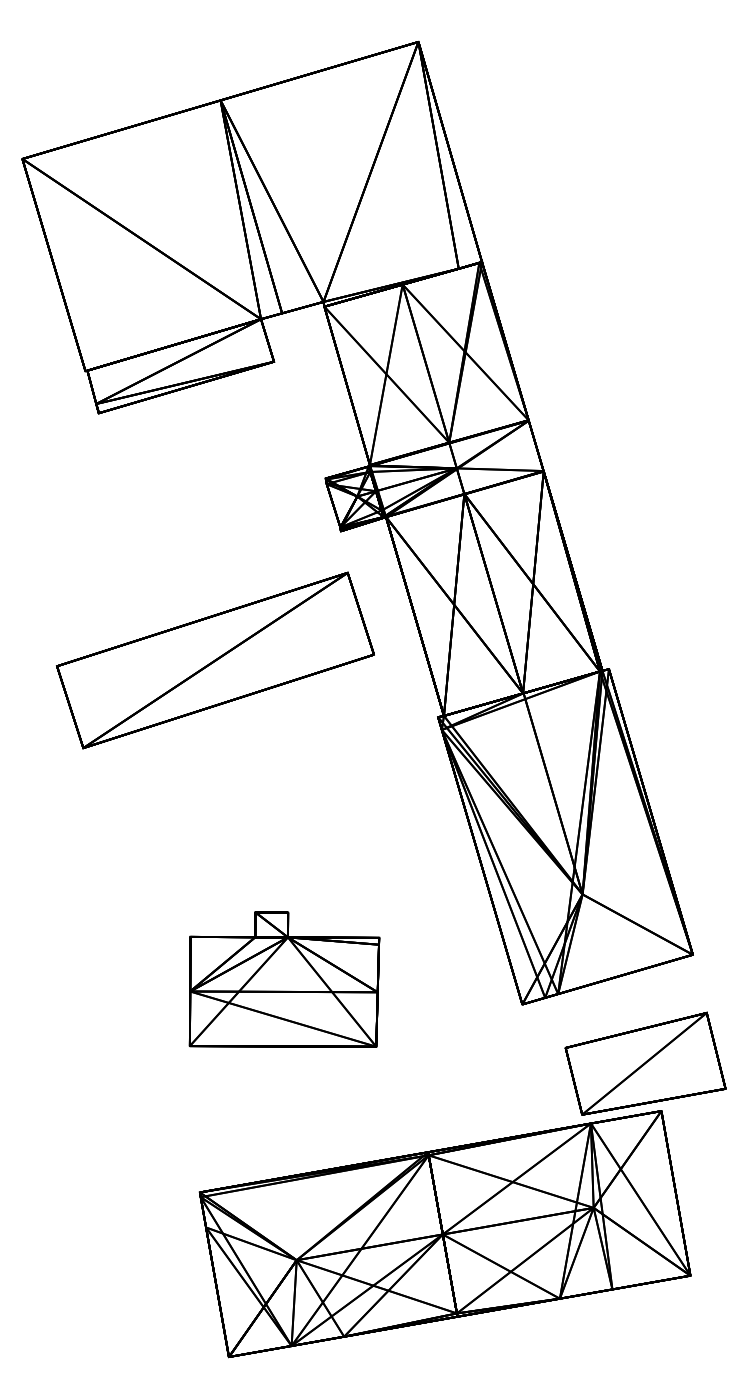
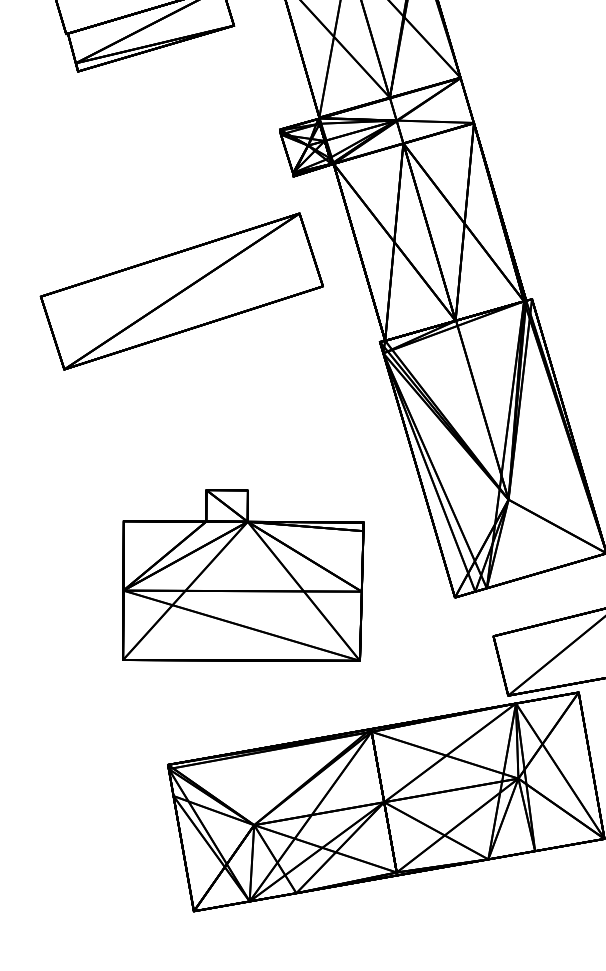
part: (284, 979) -> (243, 575), size x1.43

